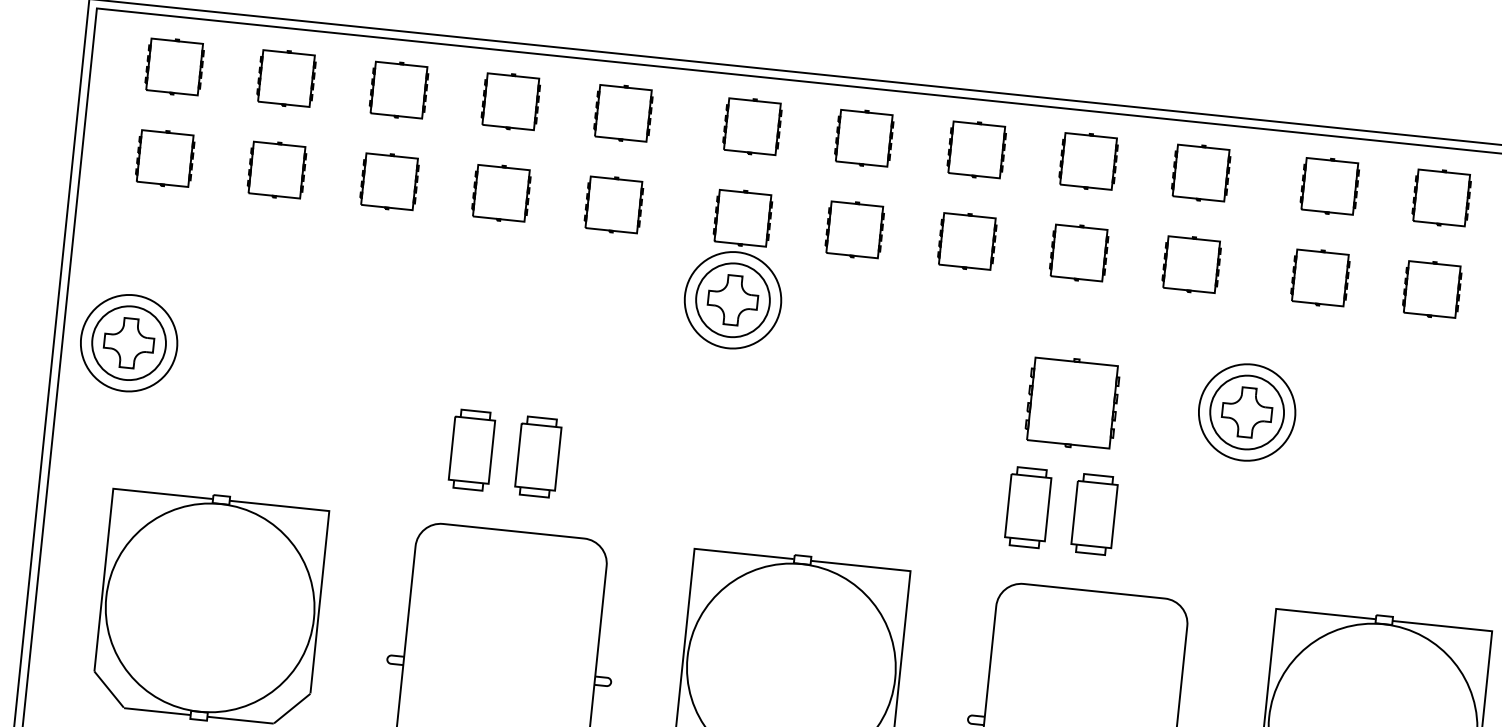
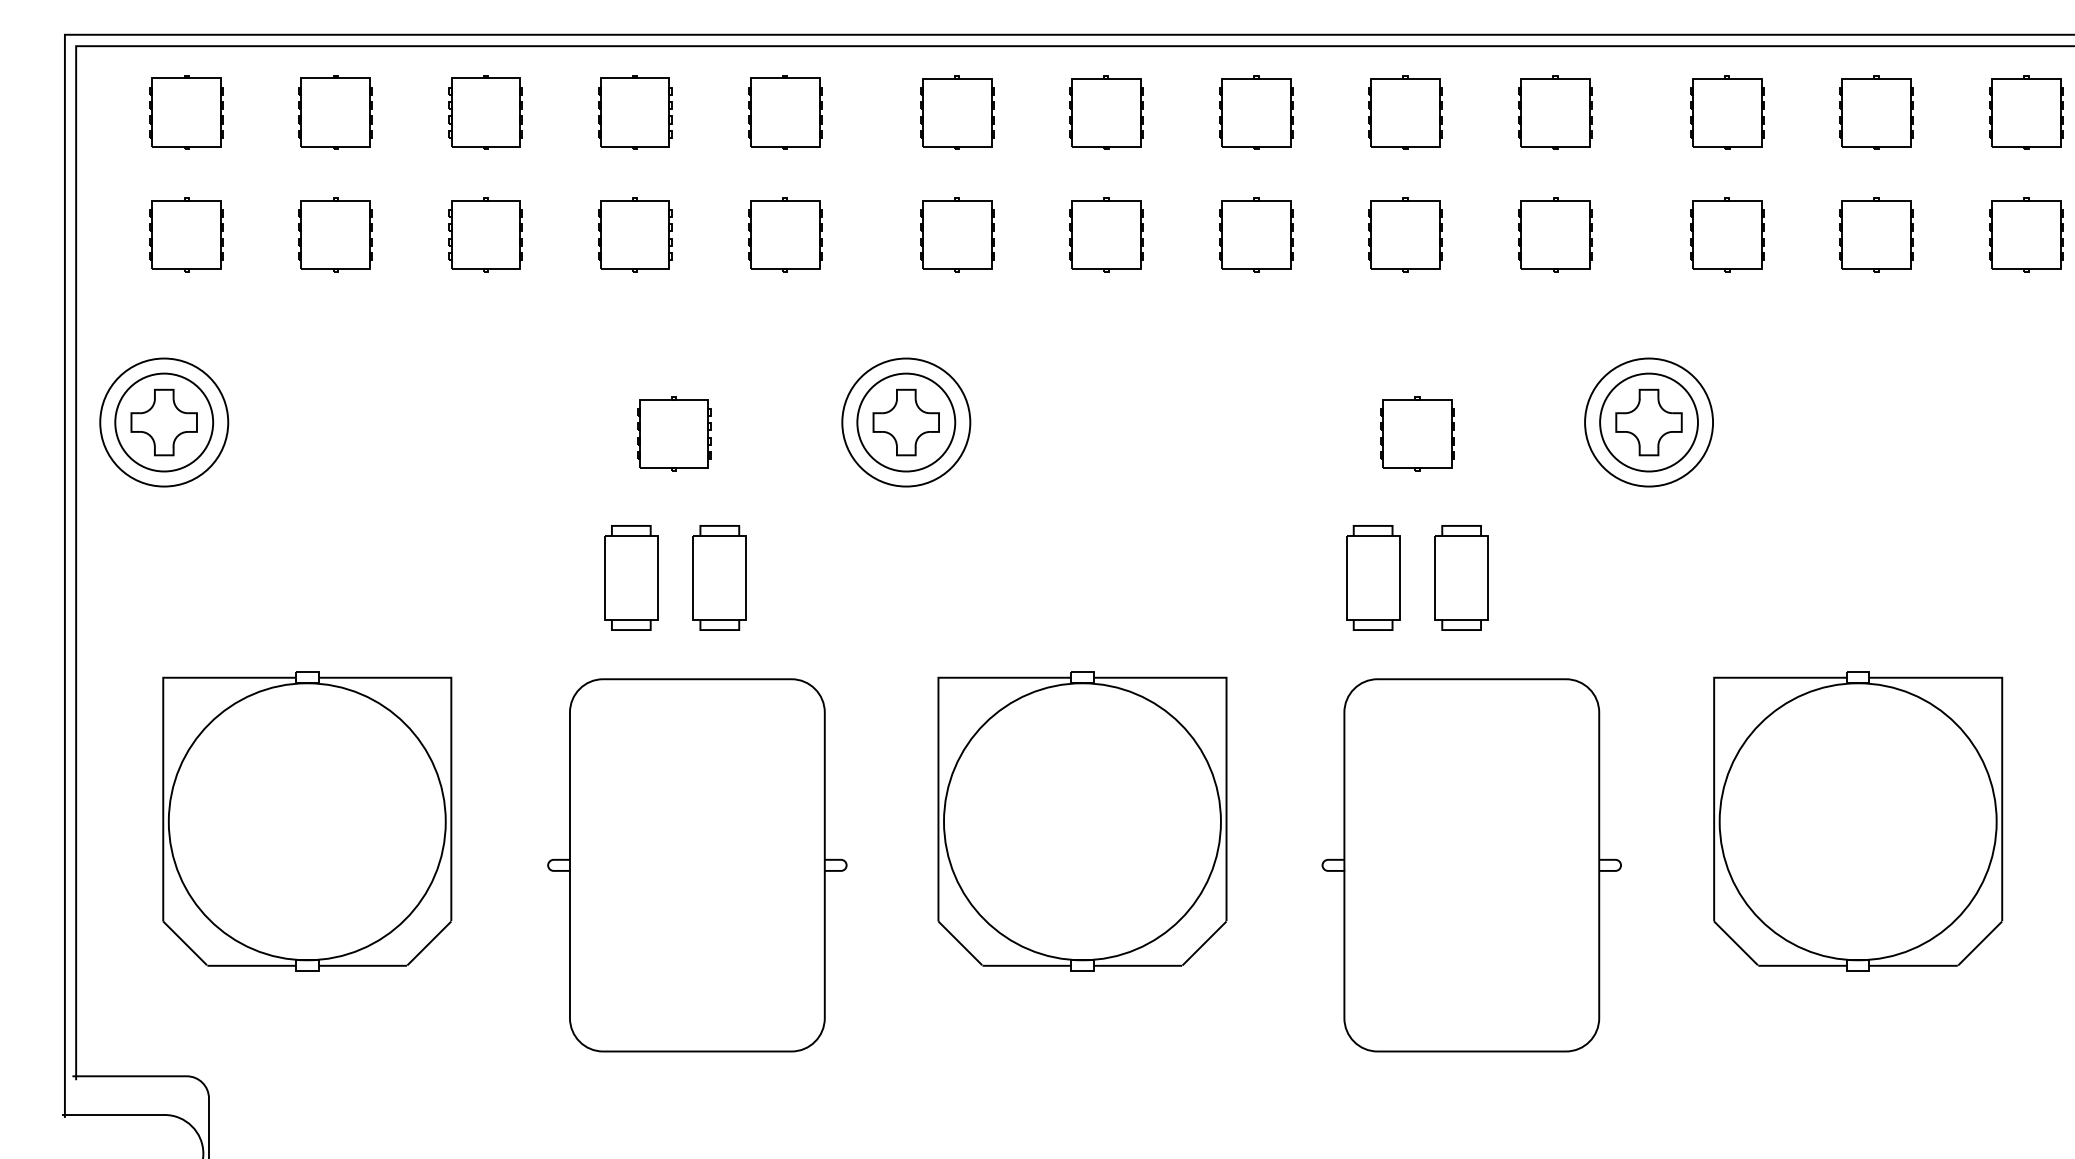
part: (733, 300) -> (906, 422), moved
part: (129, 343) -> (164, 422), moved
part: (515, 345) -> (674, 433), added
part: (1072, 402) -> (1417, 433), size x0.62

